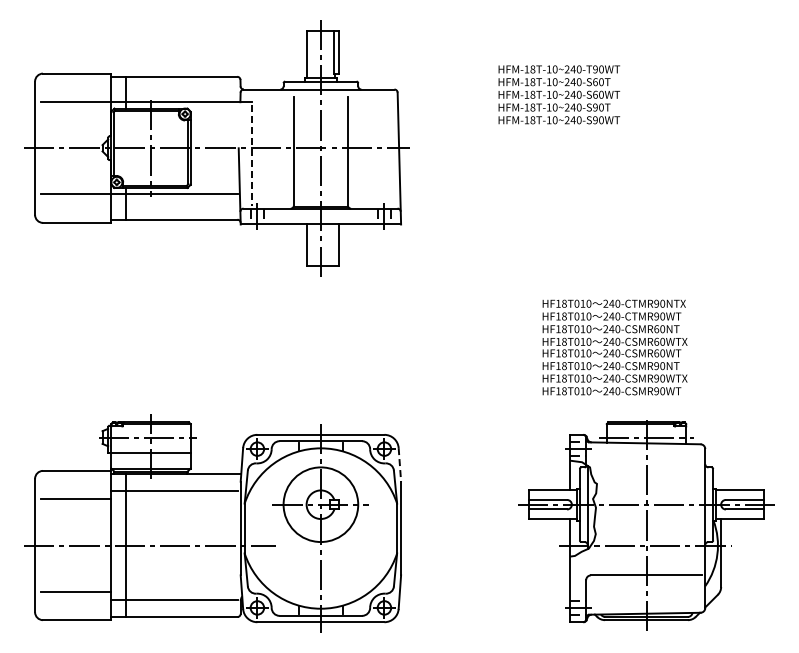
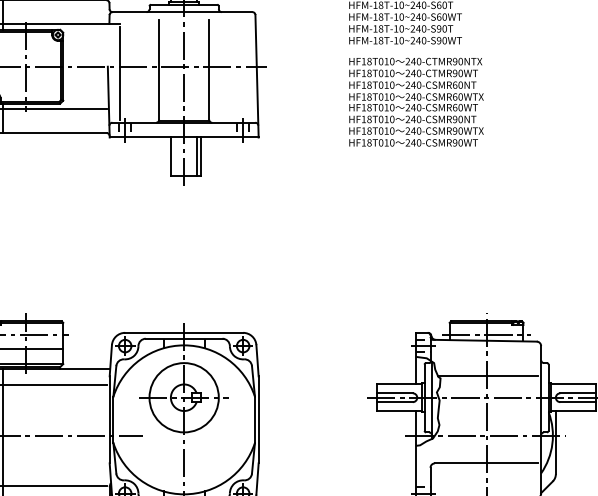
line: (251, 156) -> (119, 74), dashed -> solid
line: (334, 244) -> (196, 156), added
text: (614, 347) -> (415, 102), moved
line: (399, 464) -> (257, 360), dashed -> solid
line: (647, 481) -> (487, 376), added

